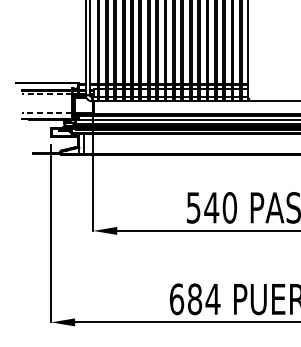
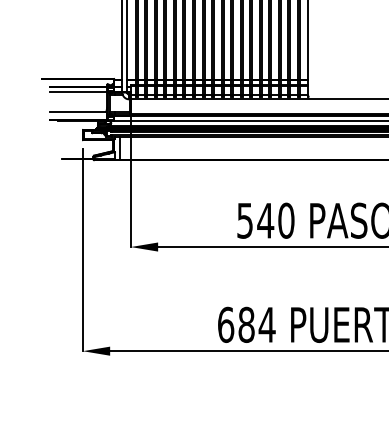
line: (47, 94) -> (78, 91), dashed -> solid
line: (46, 112) -> (77, 112), dashed -> solid

